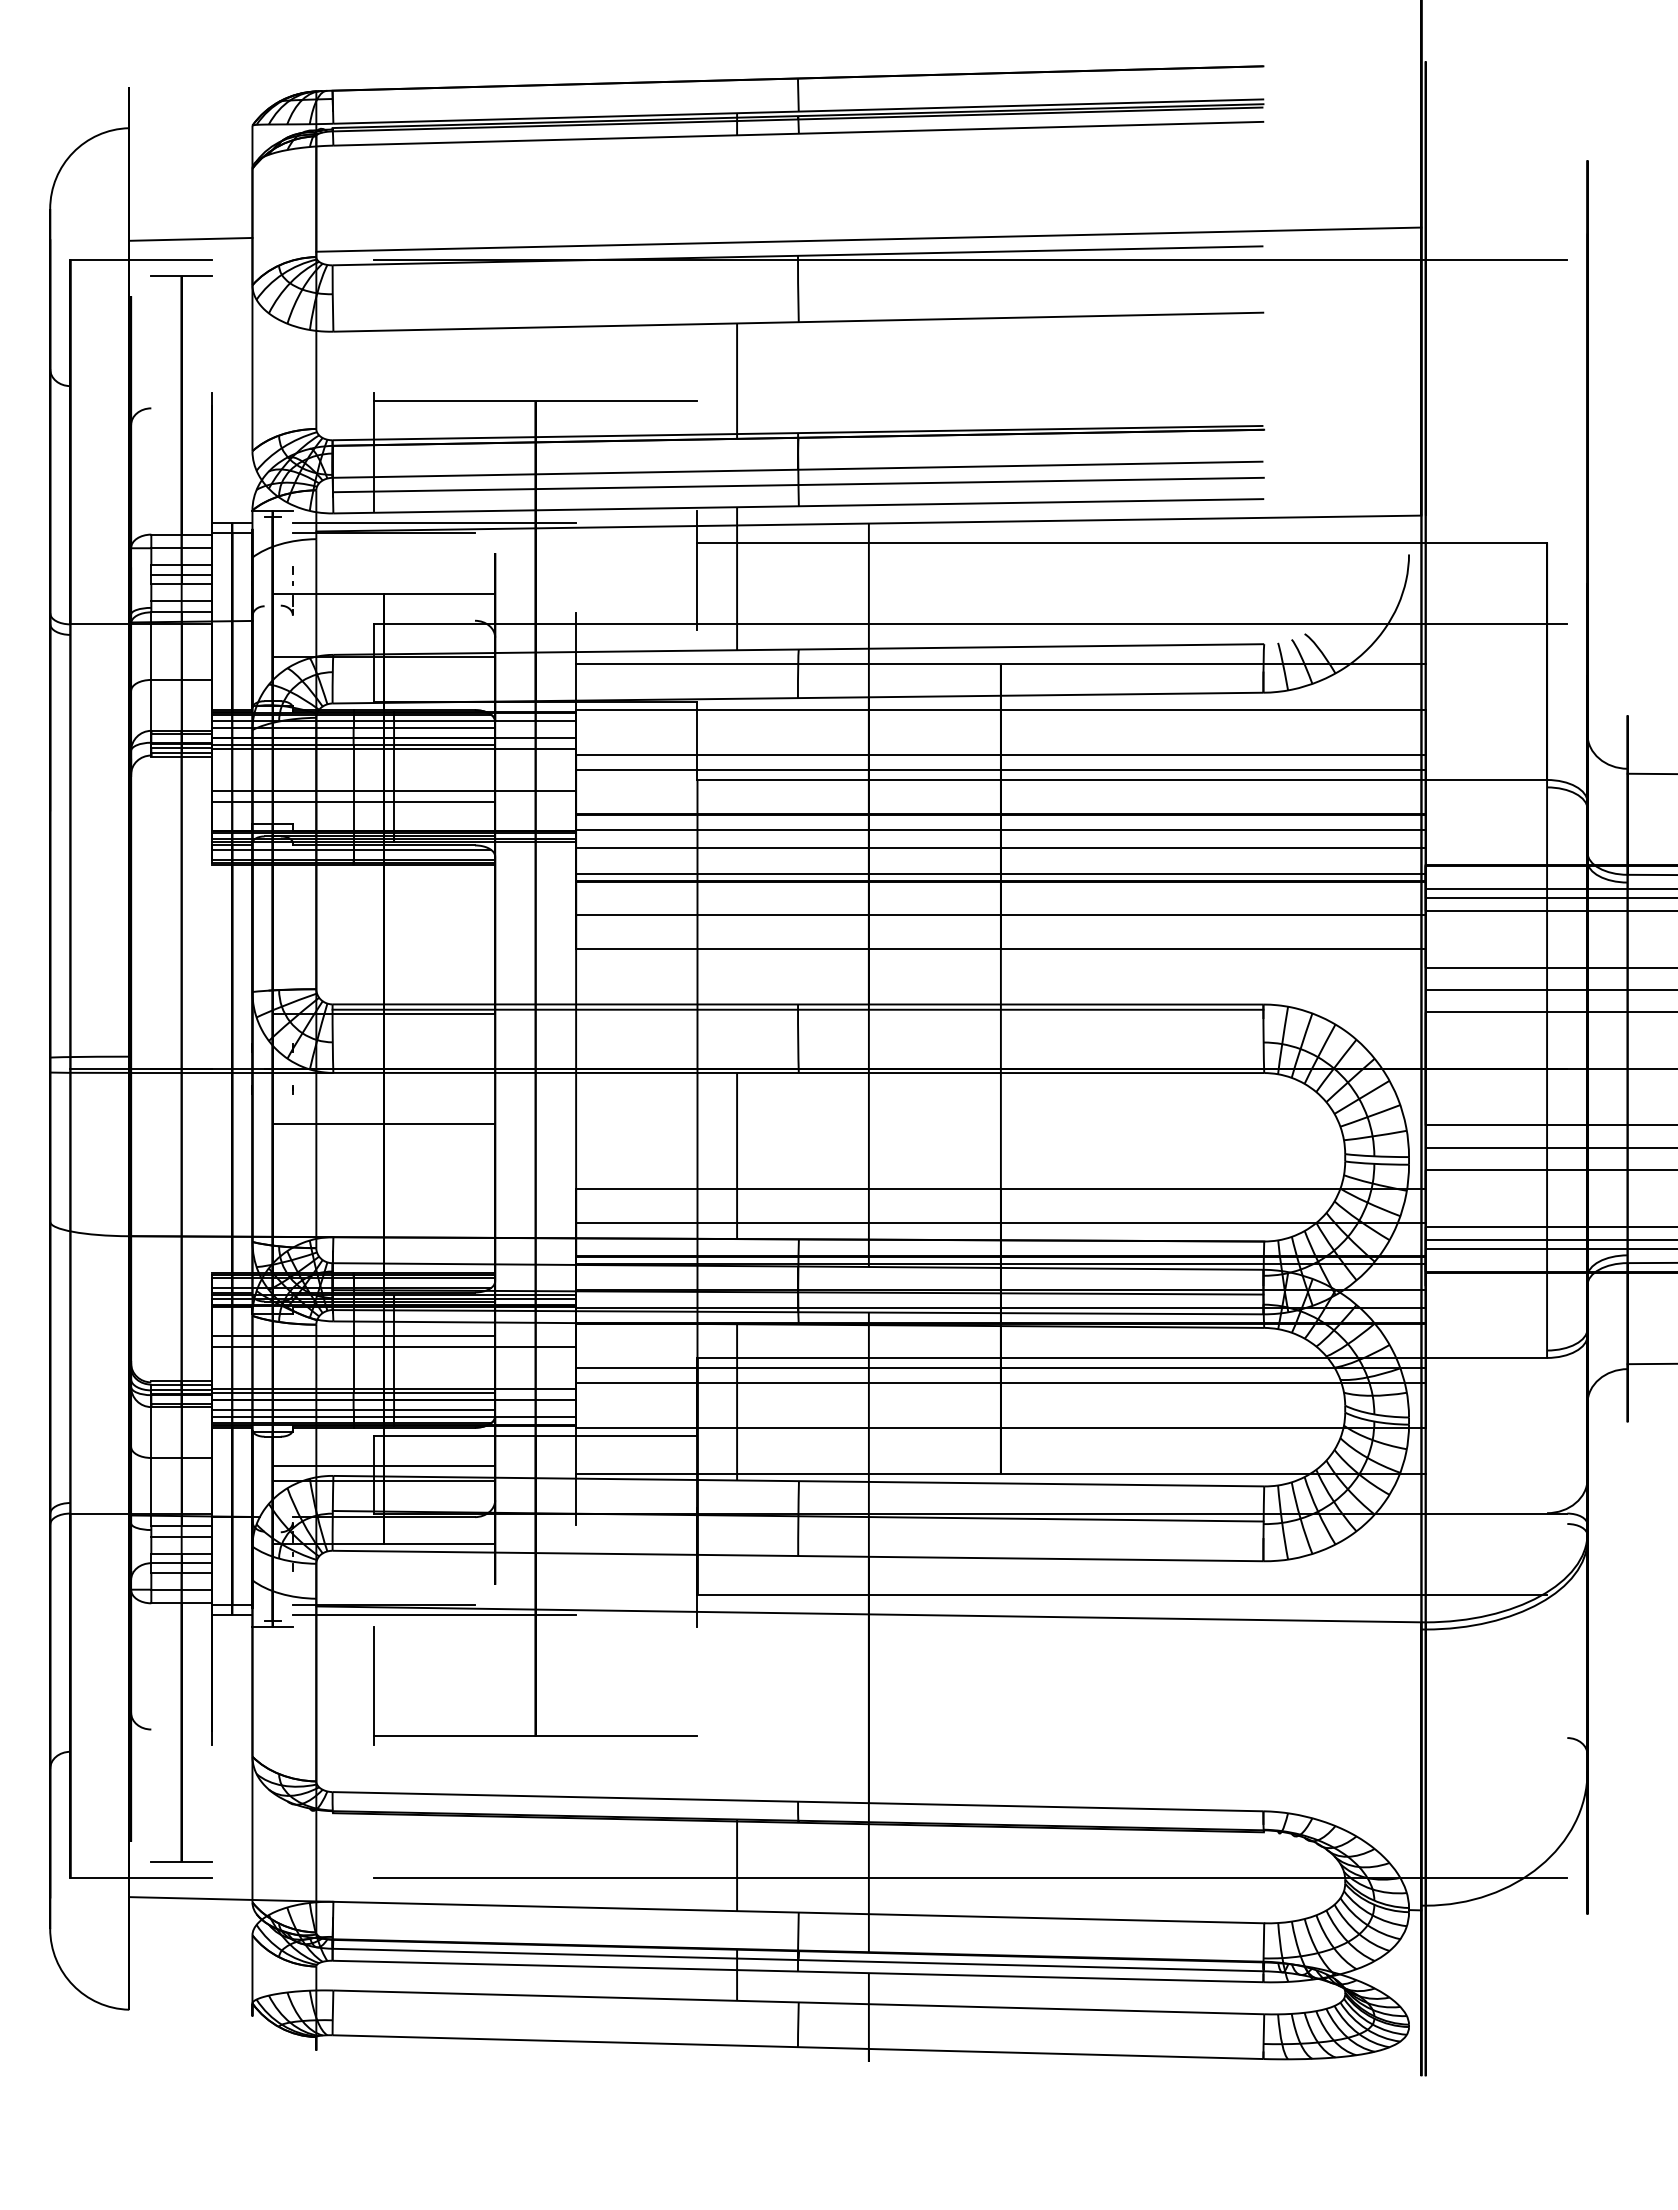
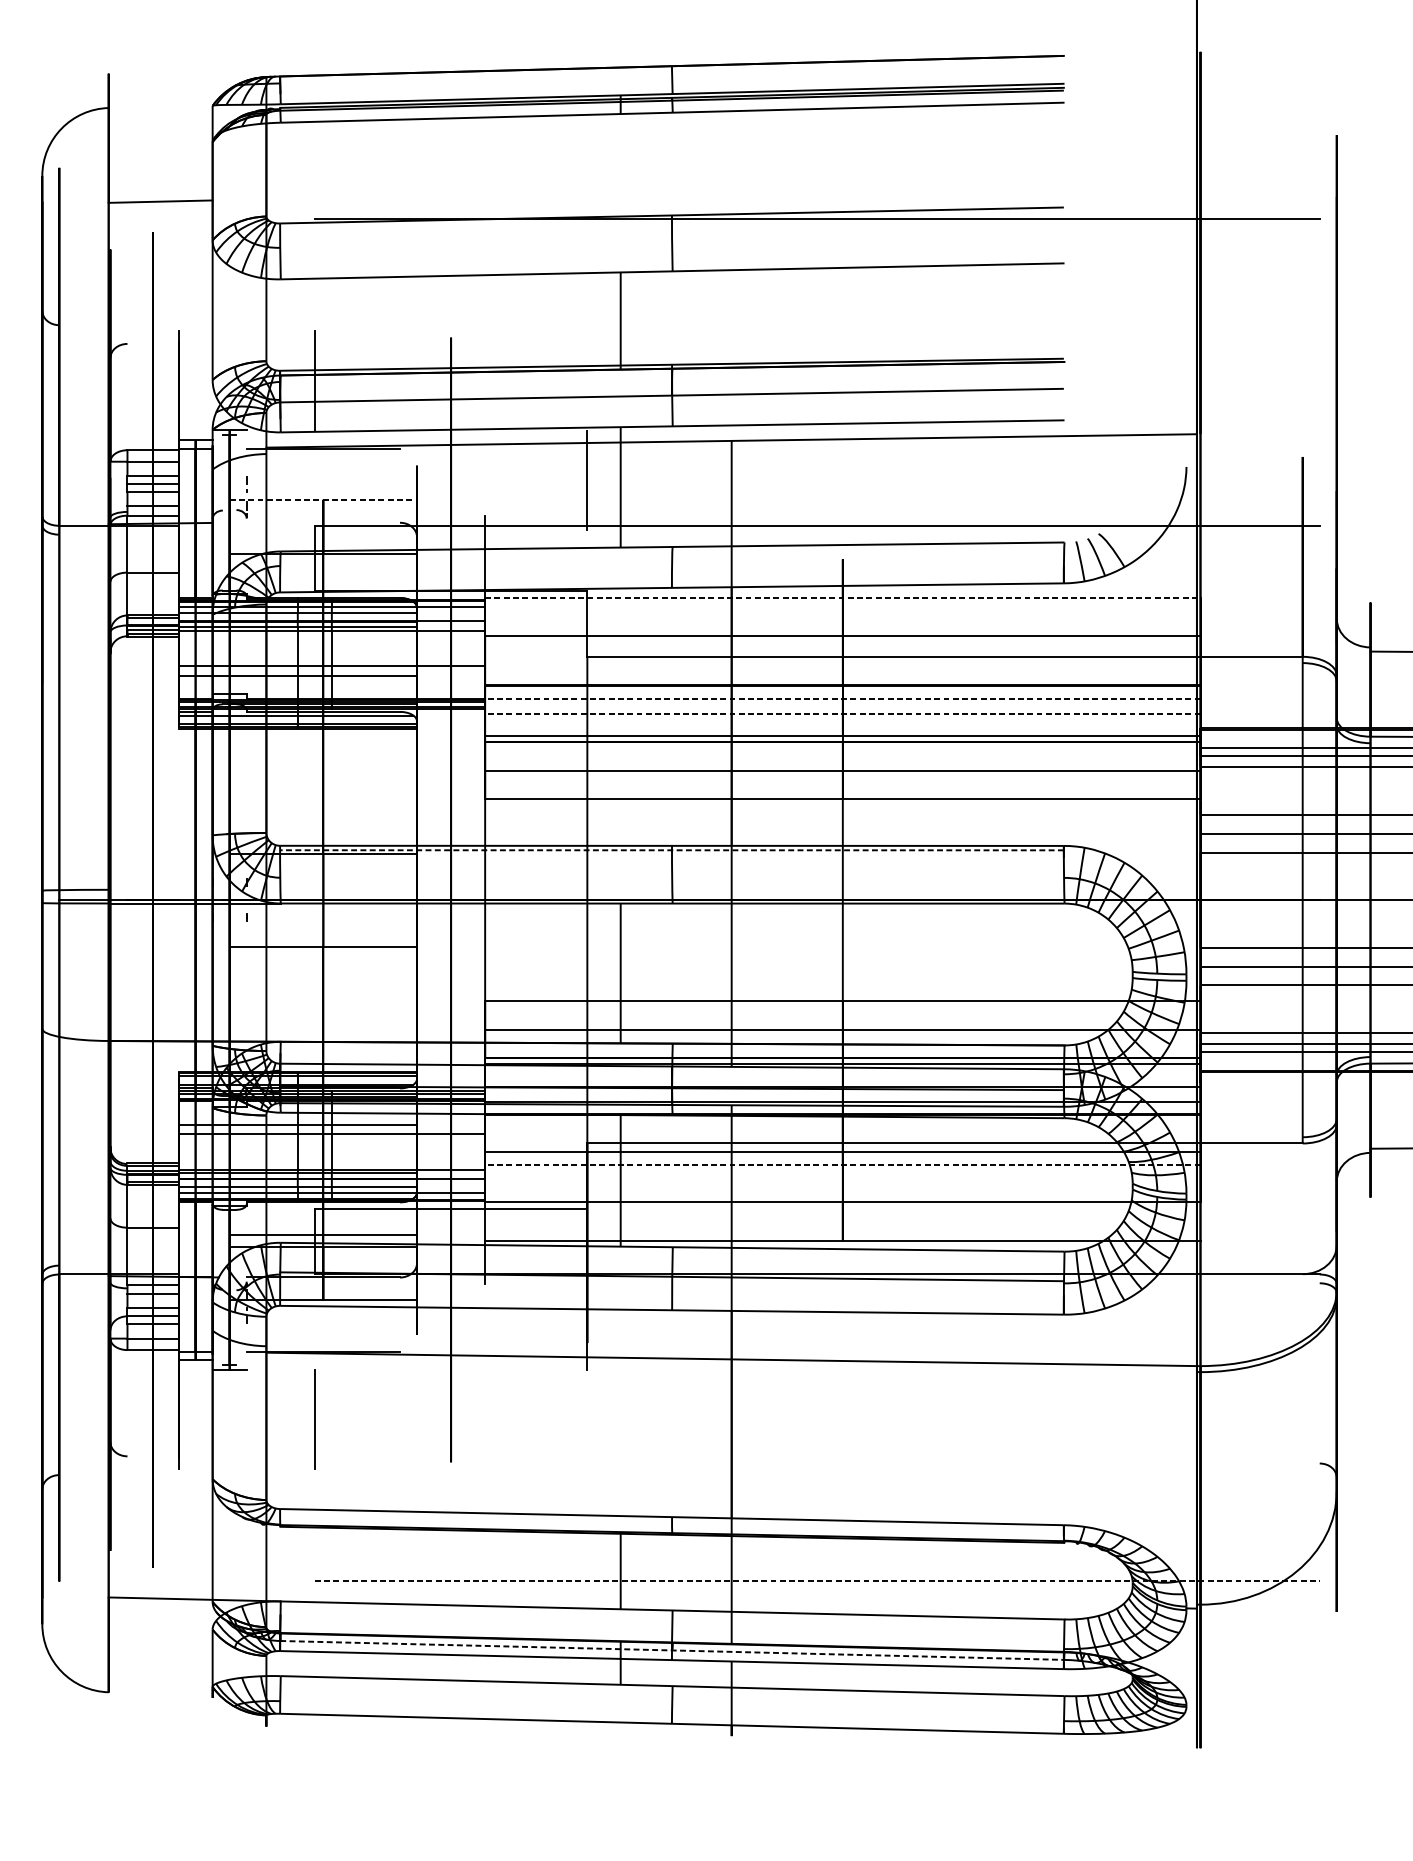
line: (868, 239) -> (731, 201), removed
line: (141, 259) -> (119, 218), removed
line: (181, 276) -> (152, 232), removed
line: (535, 401) -> (450, 338), removed
line: (797, 484) -> (671, 408), removed
line: (434, 522) -> (365, 440), removed
line: (1122, 543) -> (945, 457), removed
line: (384, 593) -> (323, 499), solid -> dashed
line: (1000, 664) -> (842, 559), removed
line: (1000, 710) -> (842, 598), solid -> dashed
line: (1000, 770) -> (842, 648), removed
line: (1000, 829) -> (842, 698), solid -> dashed
line: (1000, 847) -> (842, 713), solid -> dashed
line: (797, 1009) -> (671, 850), solid -> dashed
line: (1000, 1383) -> (842, 1164), solid -> dashed
line: (1122, 1594) -> (945, 1342), removed
line: (434, 1615) -> (365, 1360), removed
line: (535, 1736) -> (450, 1462), removed
line: (181, 1861) -> (152, 1567), removed
line: (141, 1878) -> (119, 1581), removed
line: (970, 1878) -> (817, 1581), solid -> dashed
line: (798, 1960) -> (672, 1650), solid -> dashed

